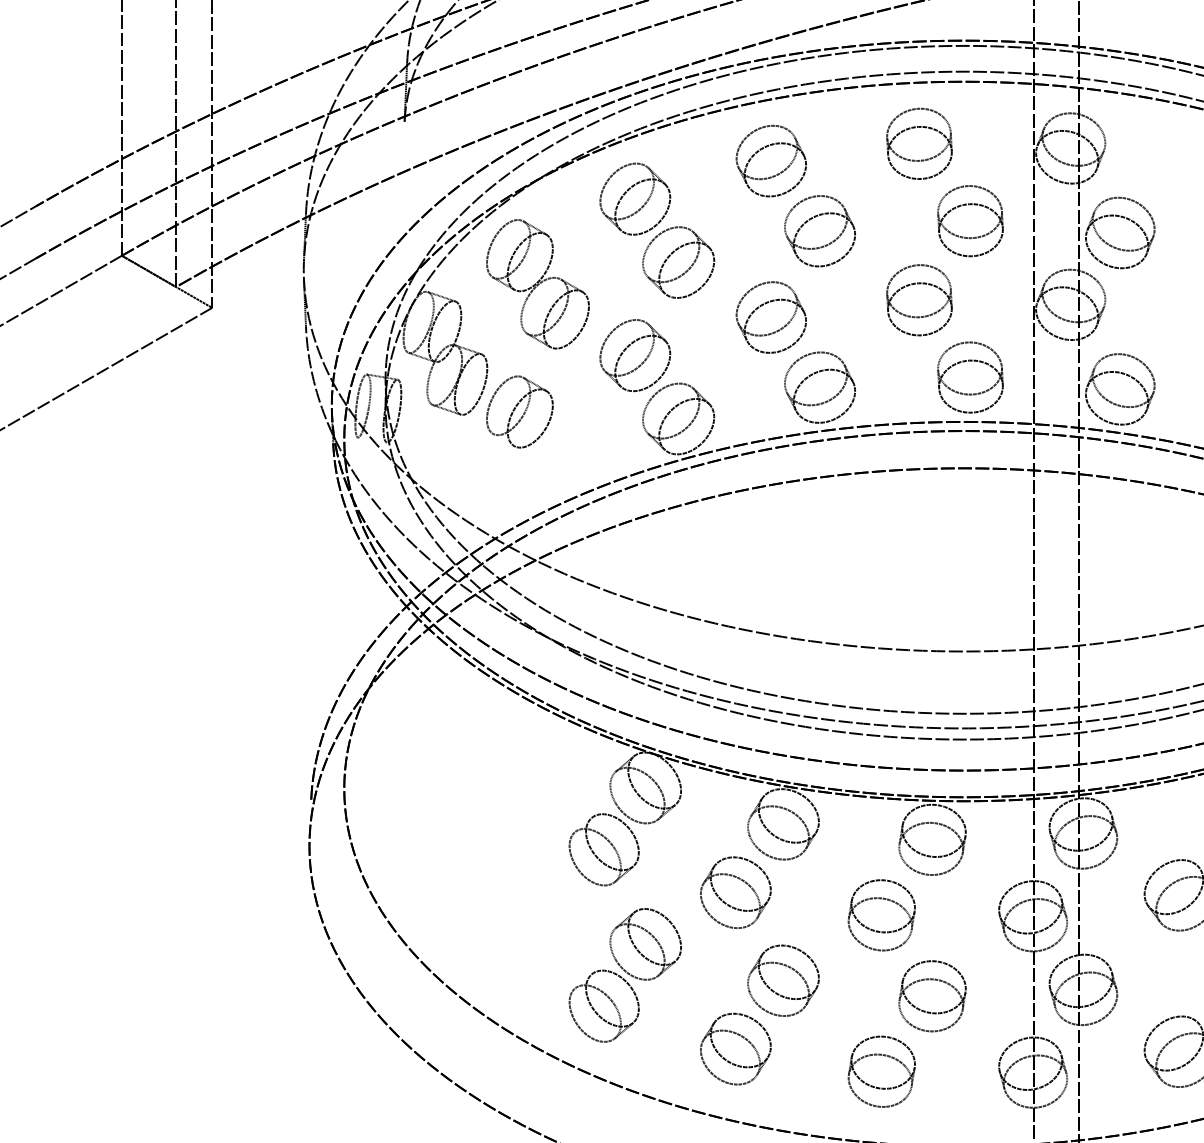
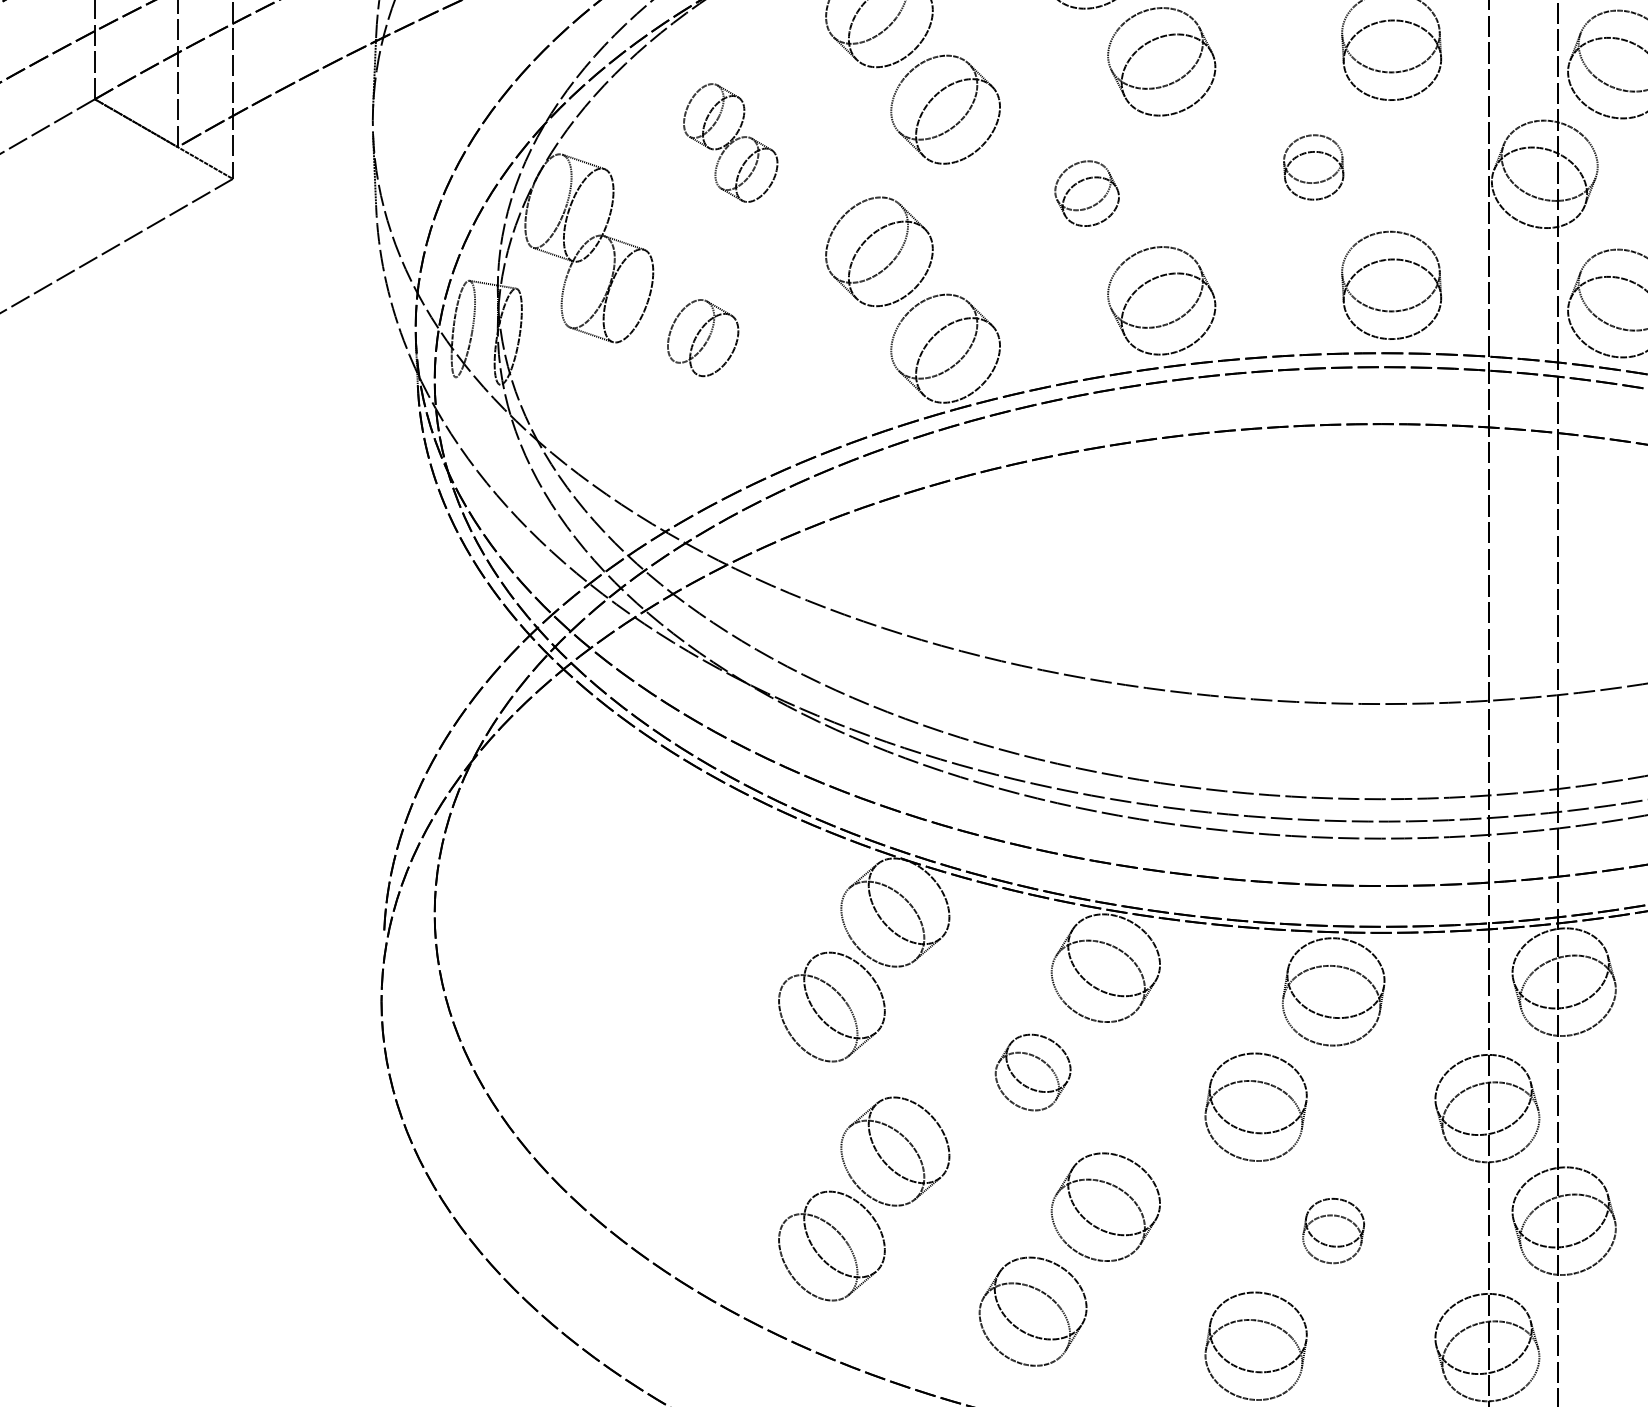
part: (537, 284) -> (729, 143), size x0.6
part: (919, 300) -> (1313, 167), size x0.6
part: (770, 317) -> (1086, 193), size x0.6
part: (519, 411) -> (702, 337), size x0.7
part: (735, 892) -> (1032, 1072), size x0.7
part: (932, 996) -> (1333, 1231), size x0.6

